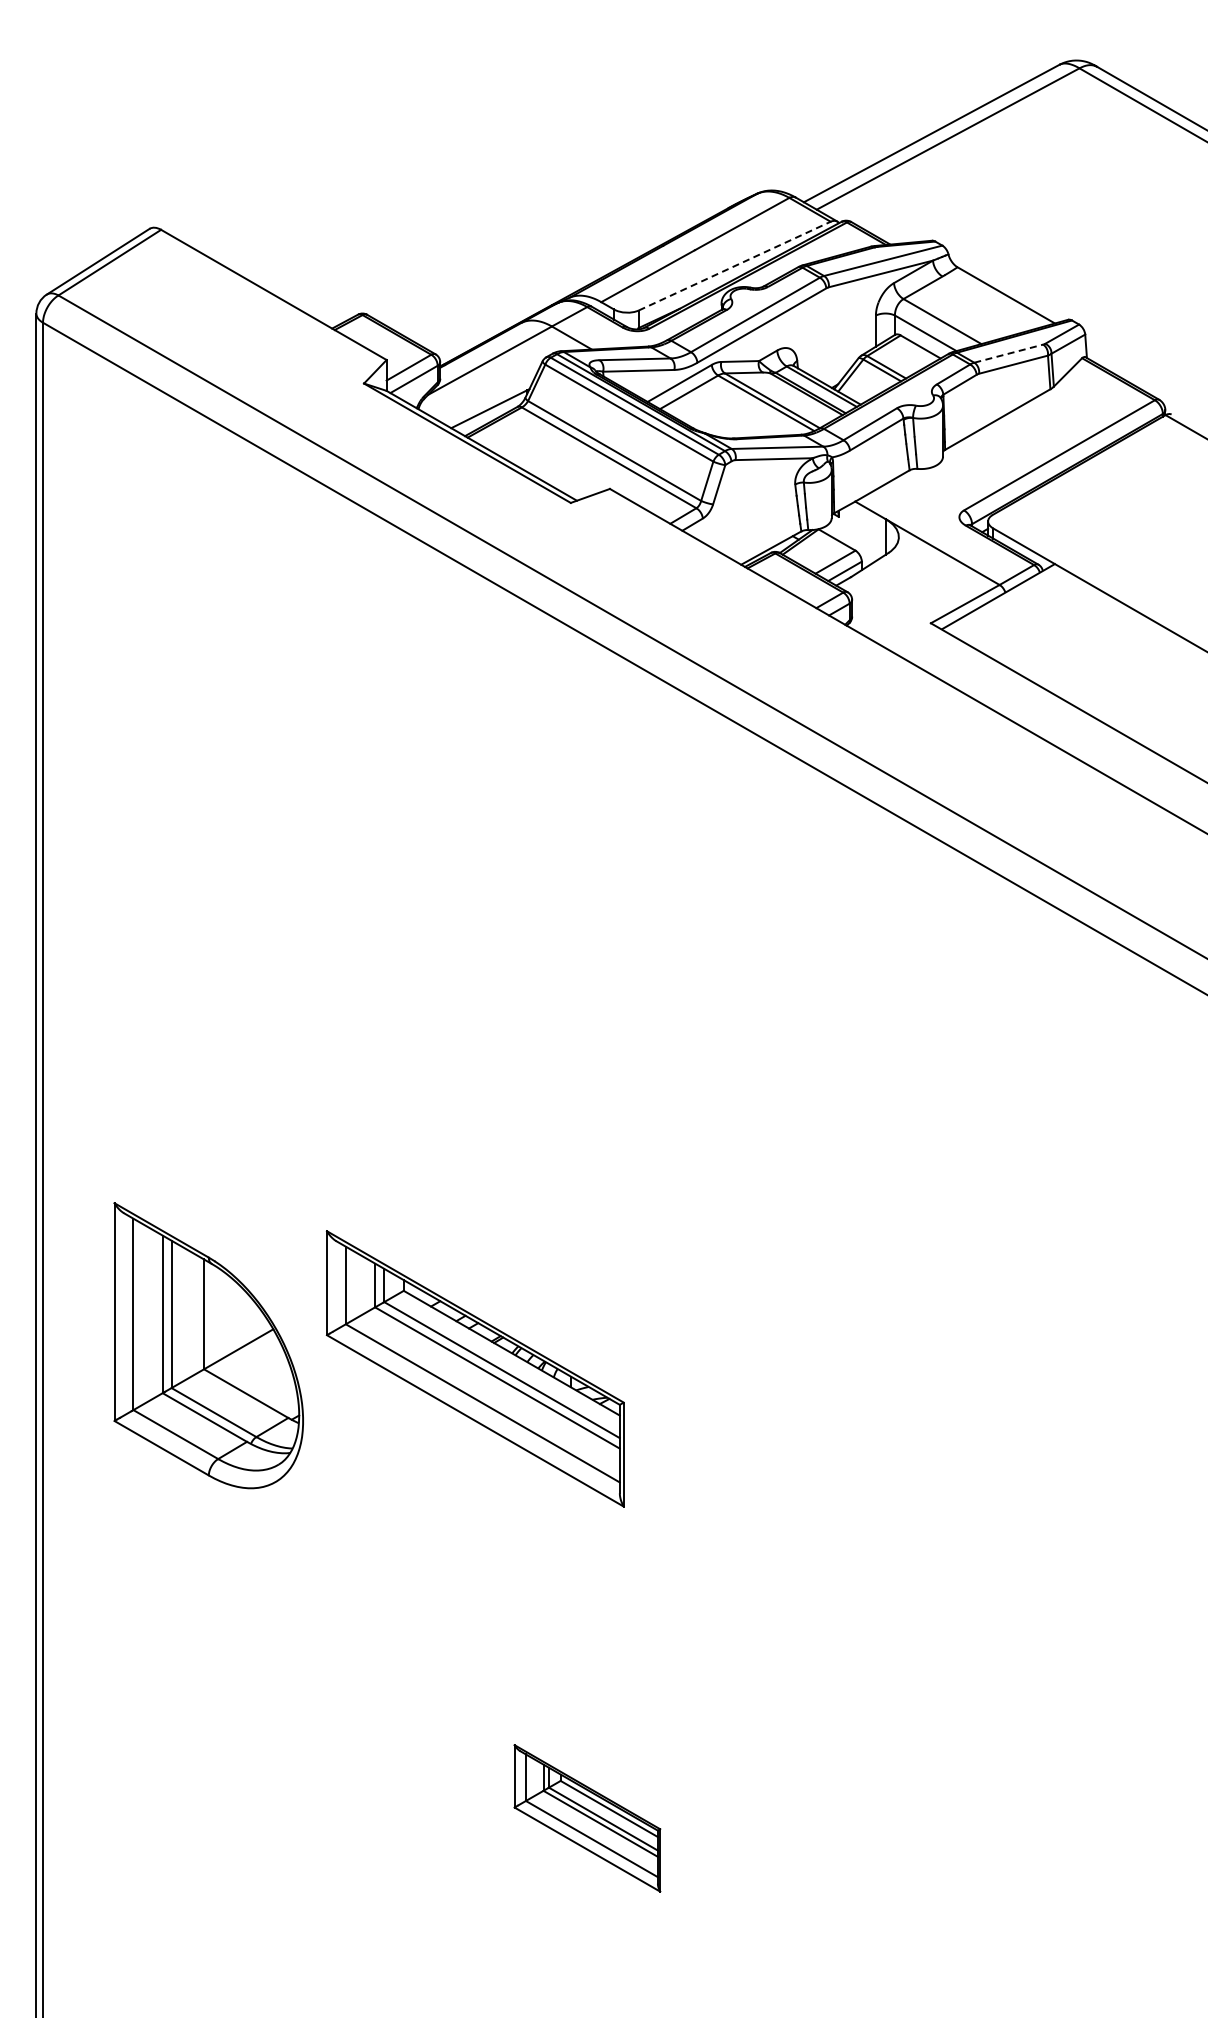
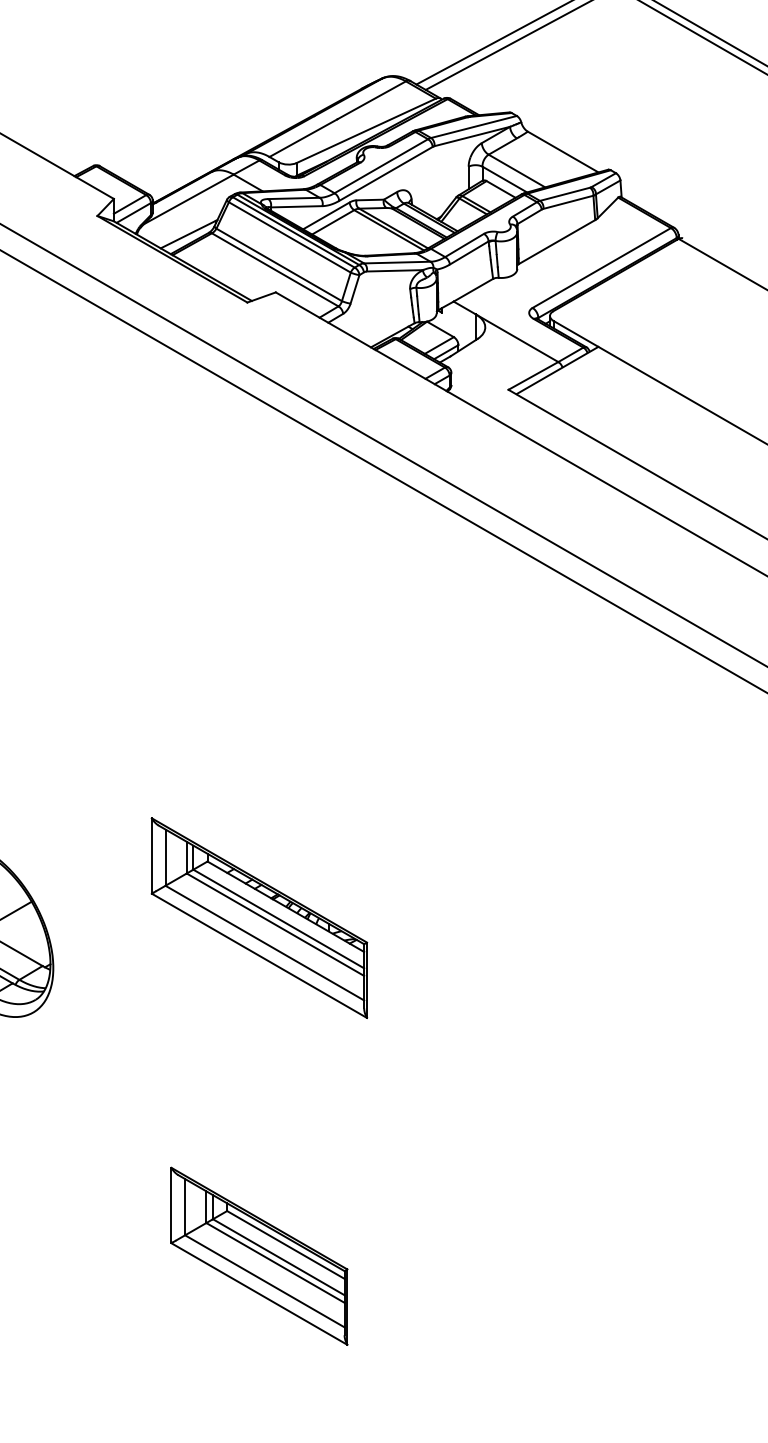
line: (734, 266) -> (366, 131), dashed -> solid
line: (1008, 353) -> (564, 194), dashed -> solid
part: (474, 1368) -> (258, 917), moved
part: (587, 1818) -> (259, 1256), size x1.67

